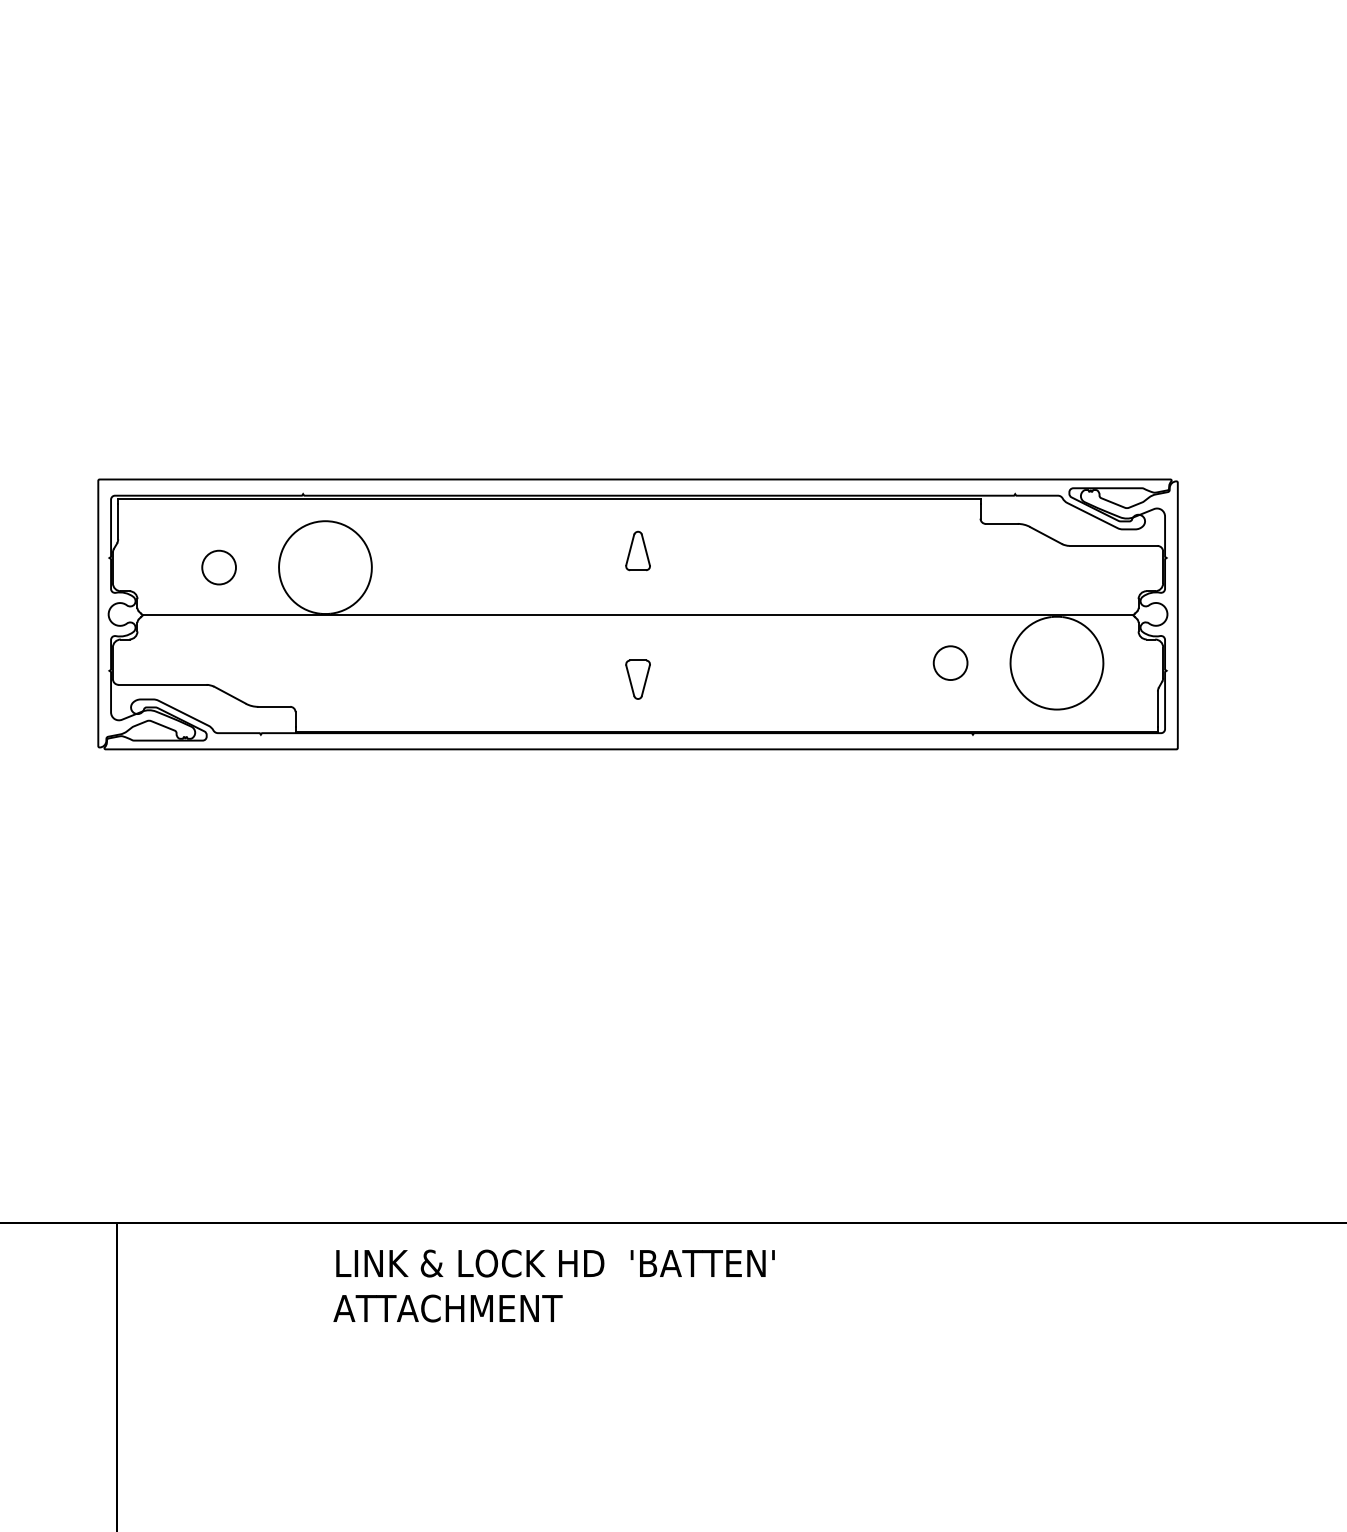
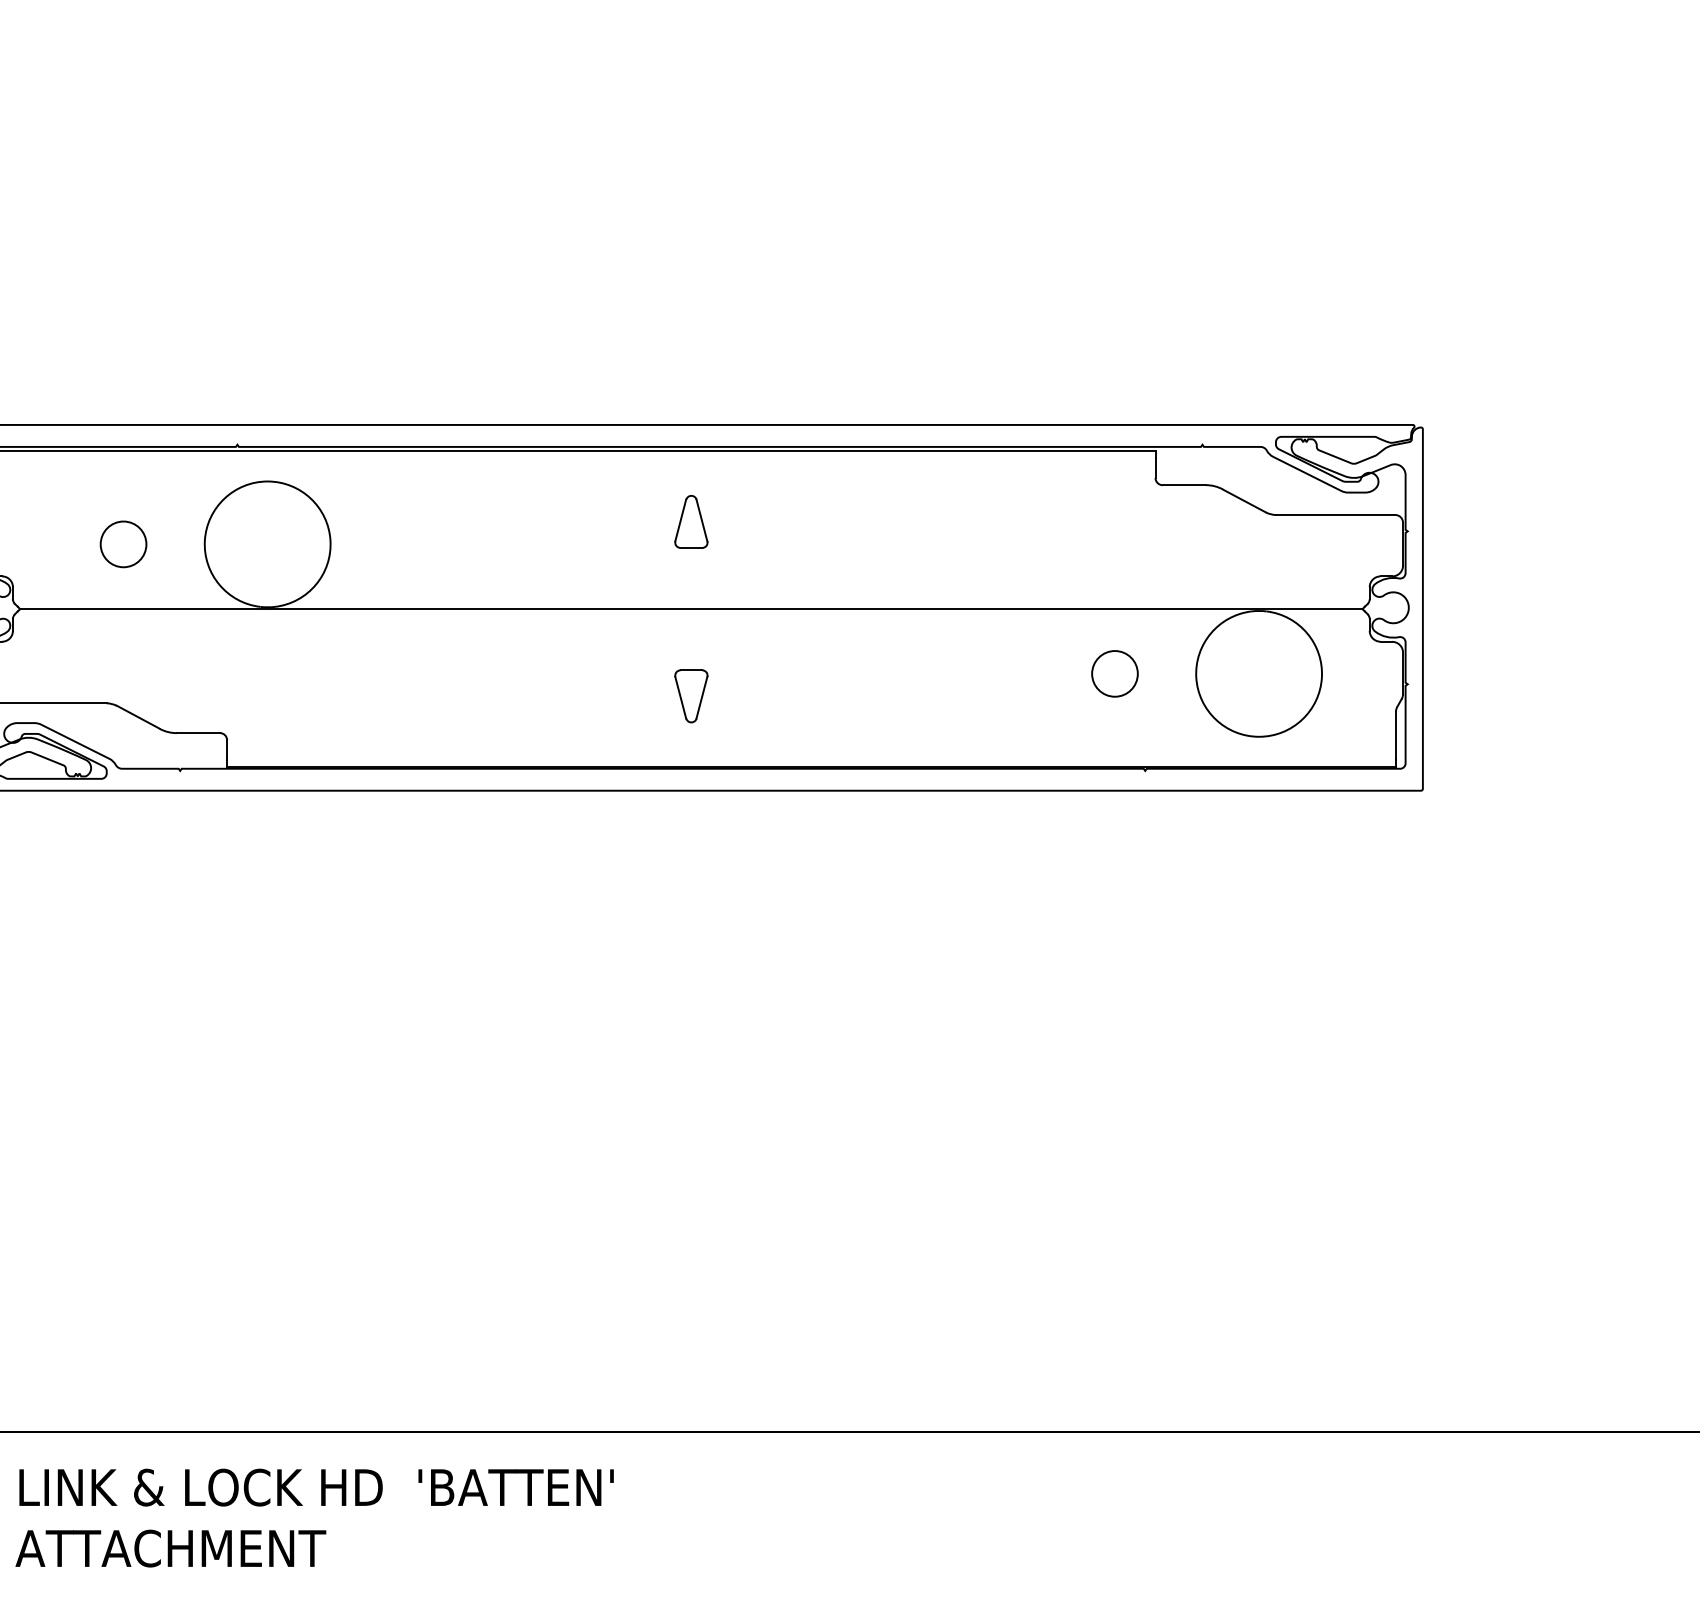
text: (553, 1285) -> (313, 1517), moved

